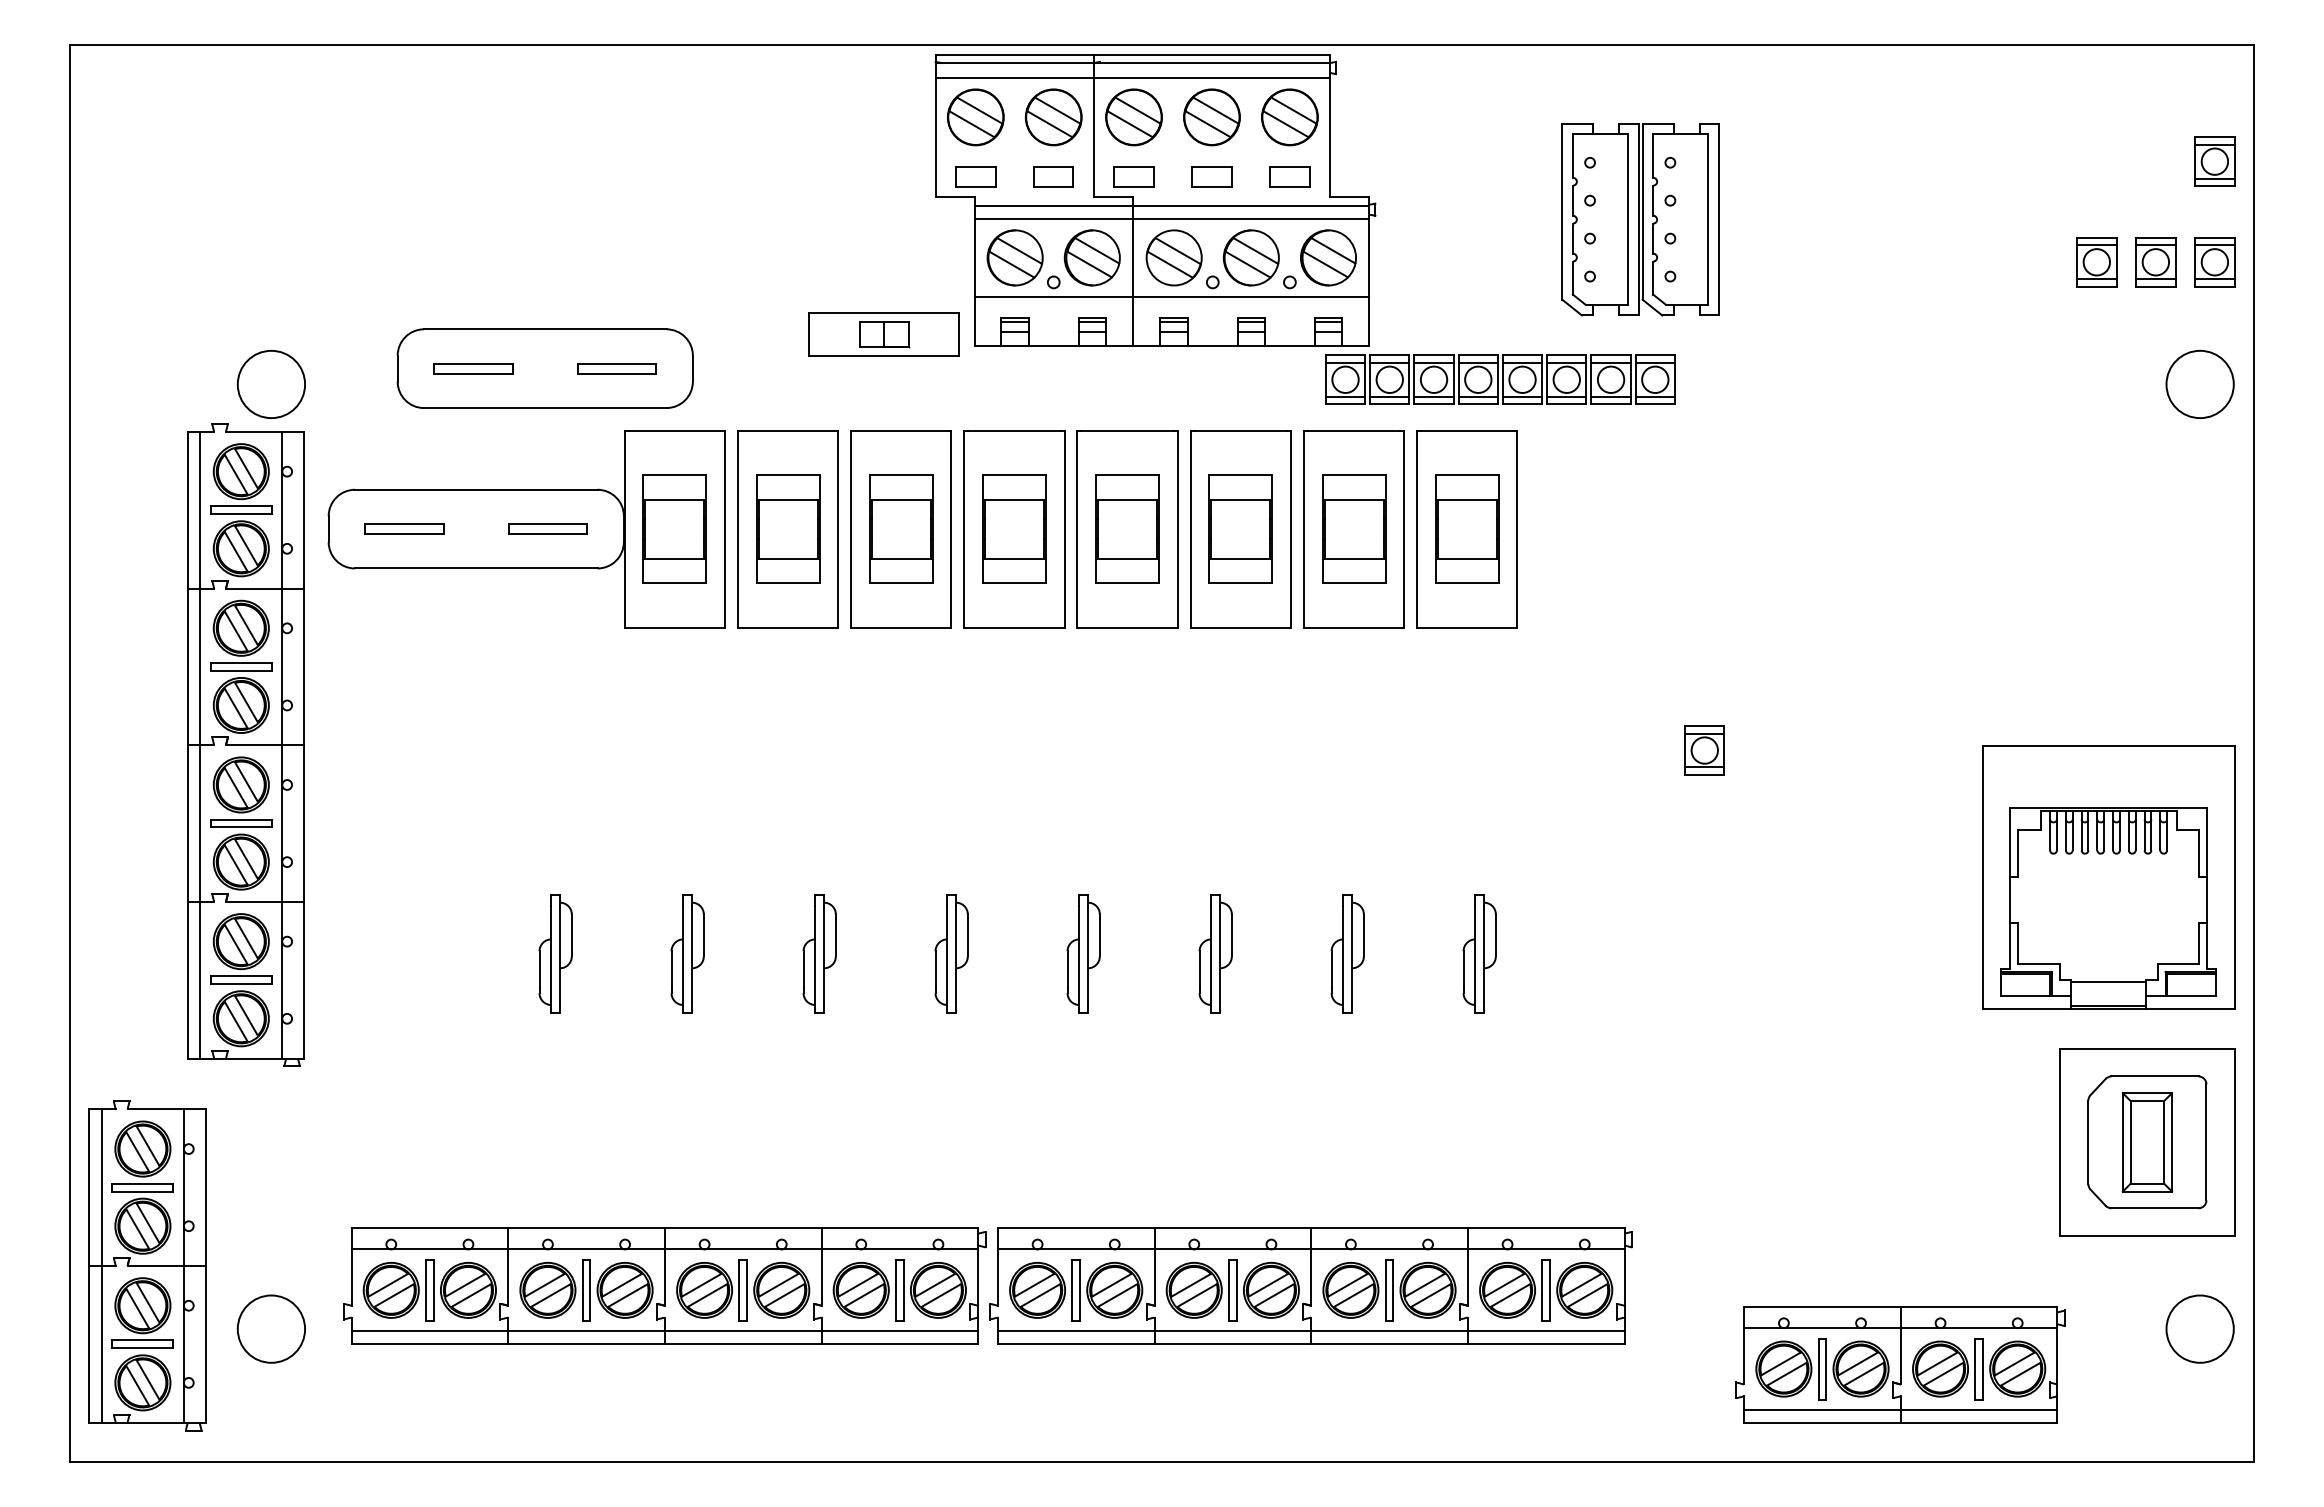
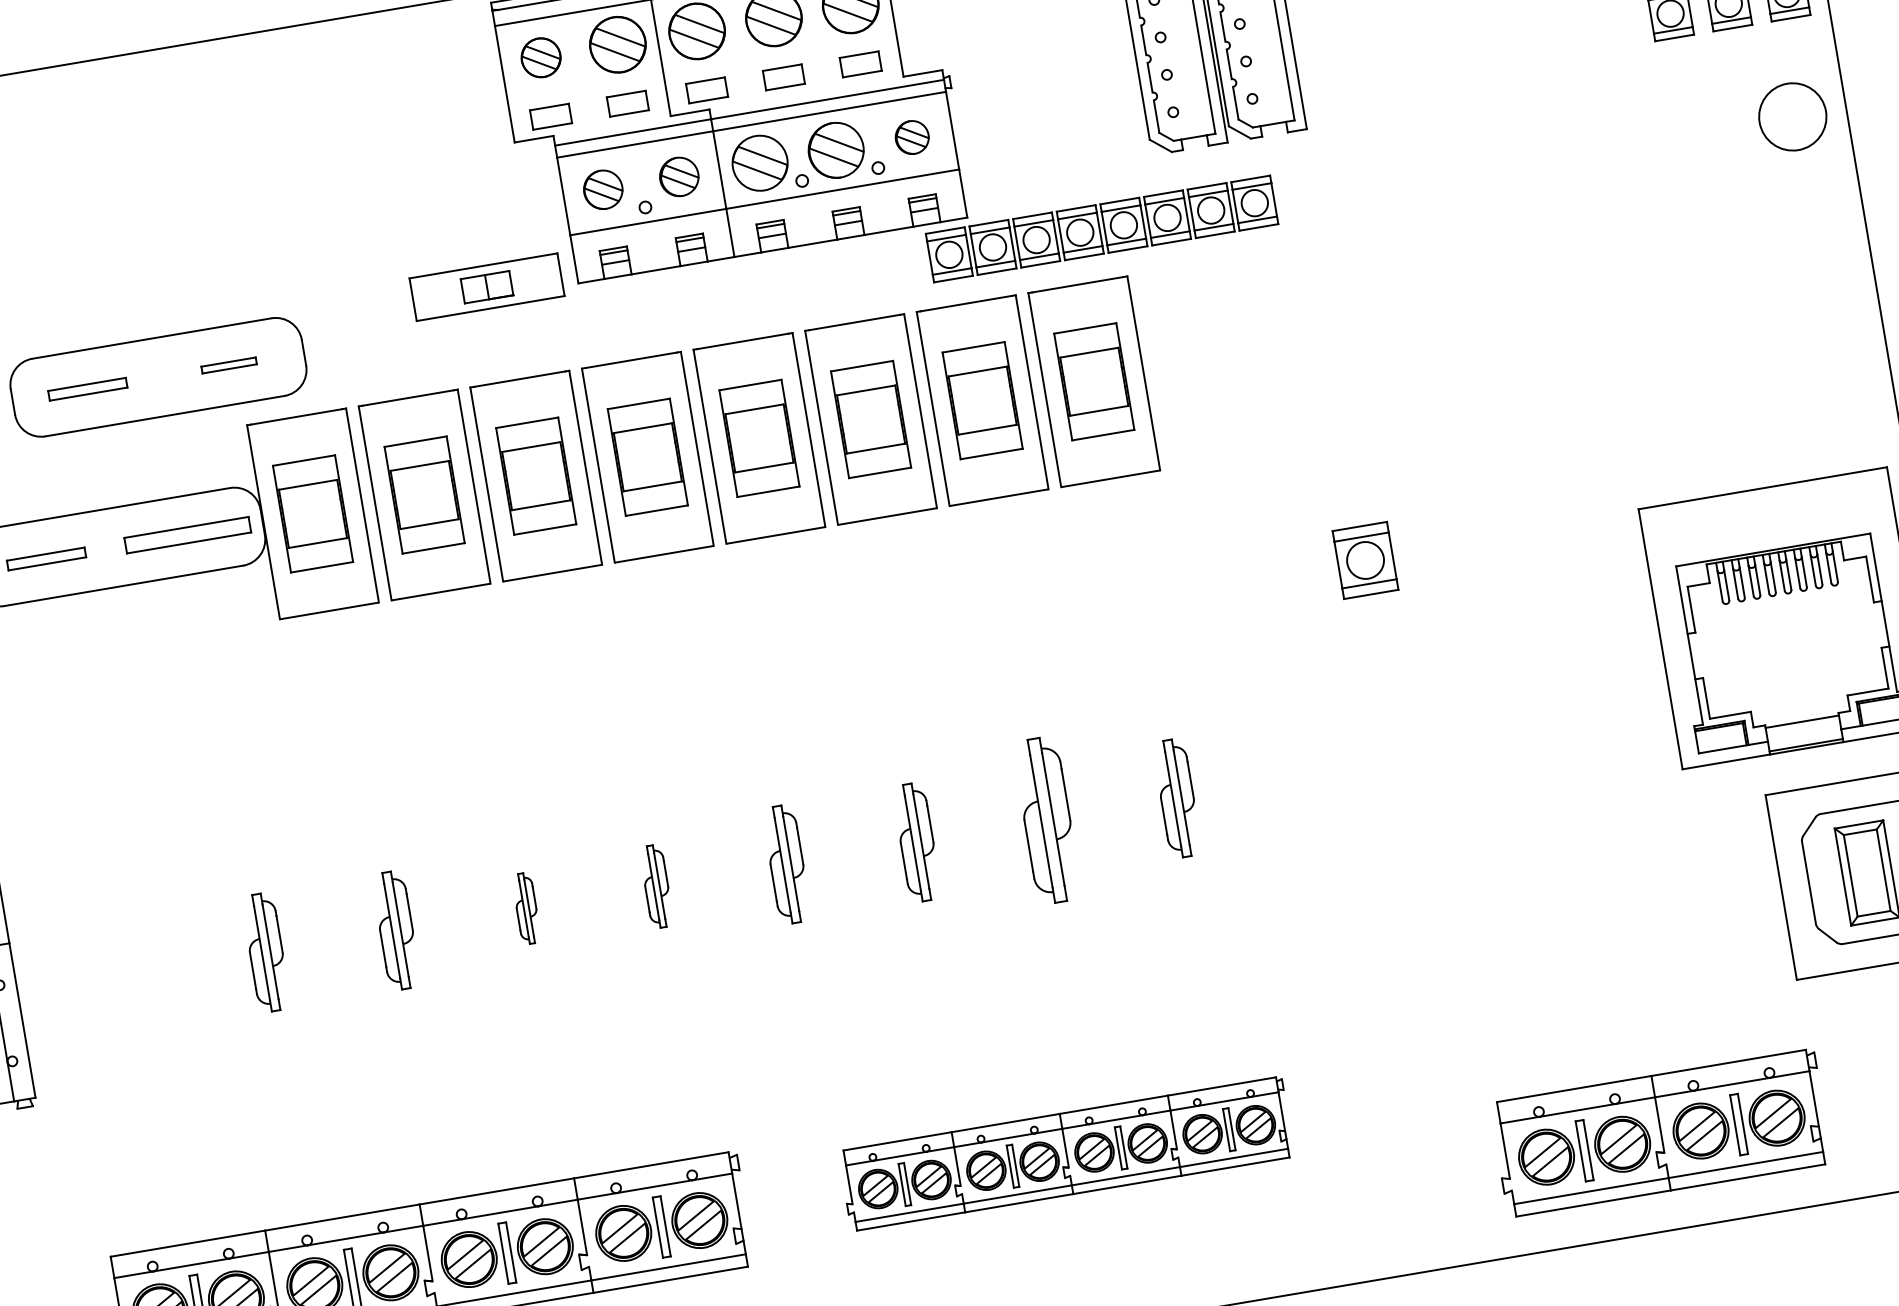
part: (975, 117) -> (540, 57), size x0.7
part: (1014, 257) -> (602, 189), size x0.7
part: (1091, 257) -> (678, 176), size x0.7
part: (1328, 257) -> (912, 137), size x0.6
part: (616, 368) -> (228, 365), size x0.7
part: (547, 528) -> (187, 534), size x1.6
part: (1704, 750) -> (1365, 560), size x1.4
part: (819, 953) -> (526, 908), size x0.6
part: (951, 953) -> (656, 886), size x0.7
part: (1347, 953) -> (1046, 820), size x1.4
part: (1310, 1285) -> (1065, 1153), size x0.7

